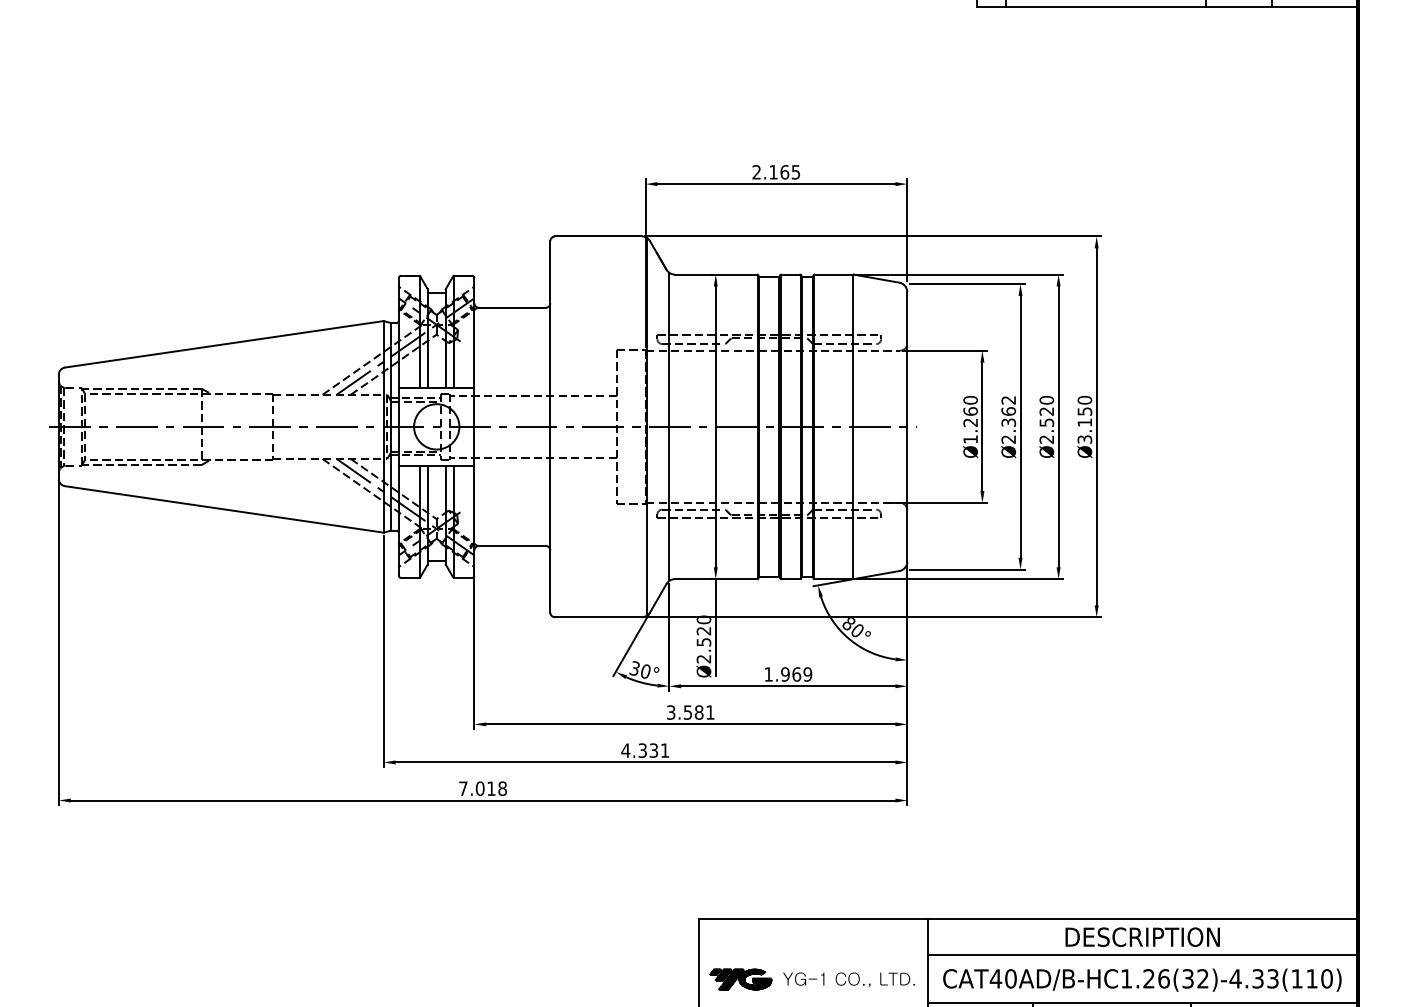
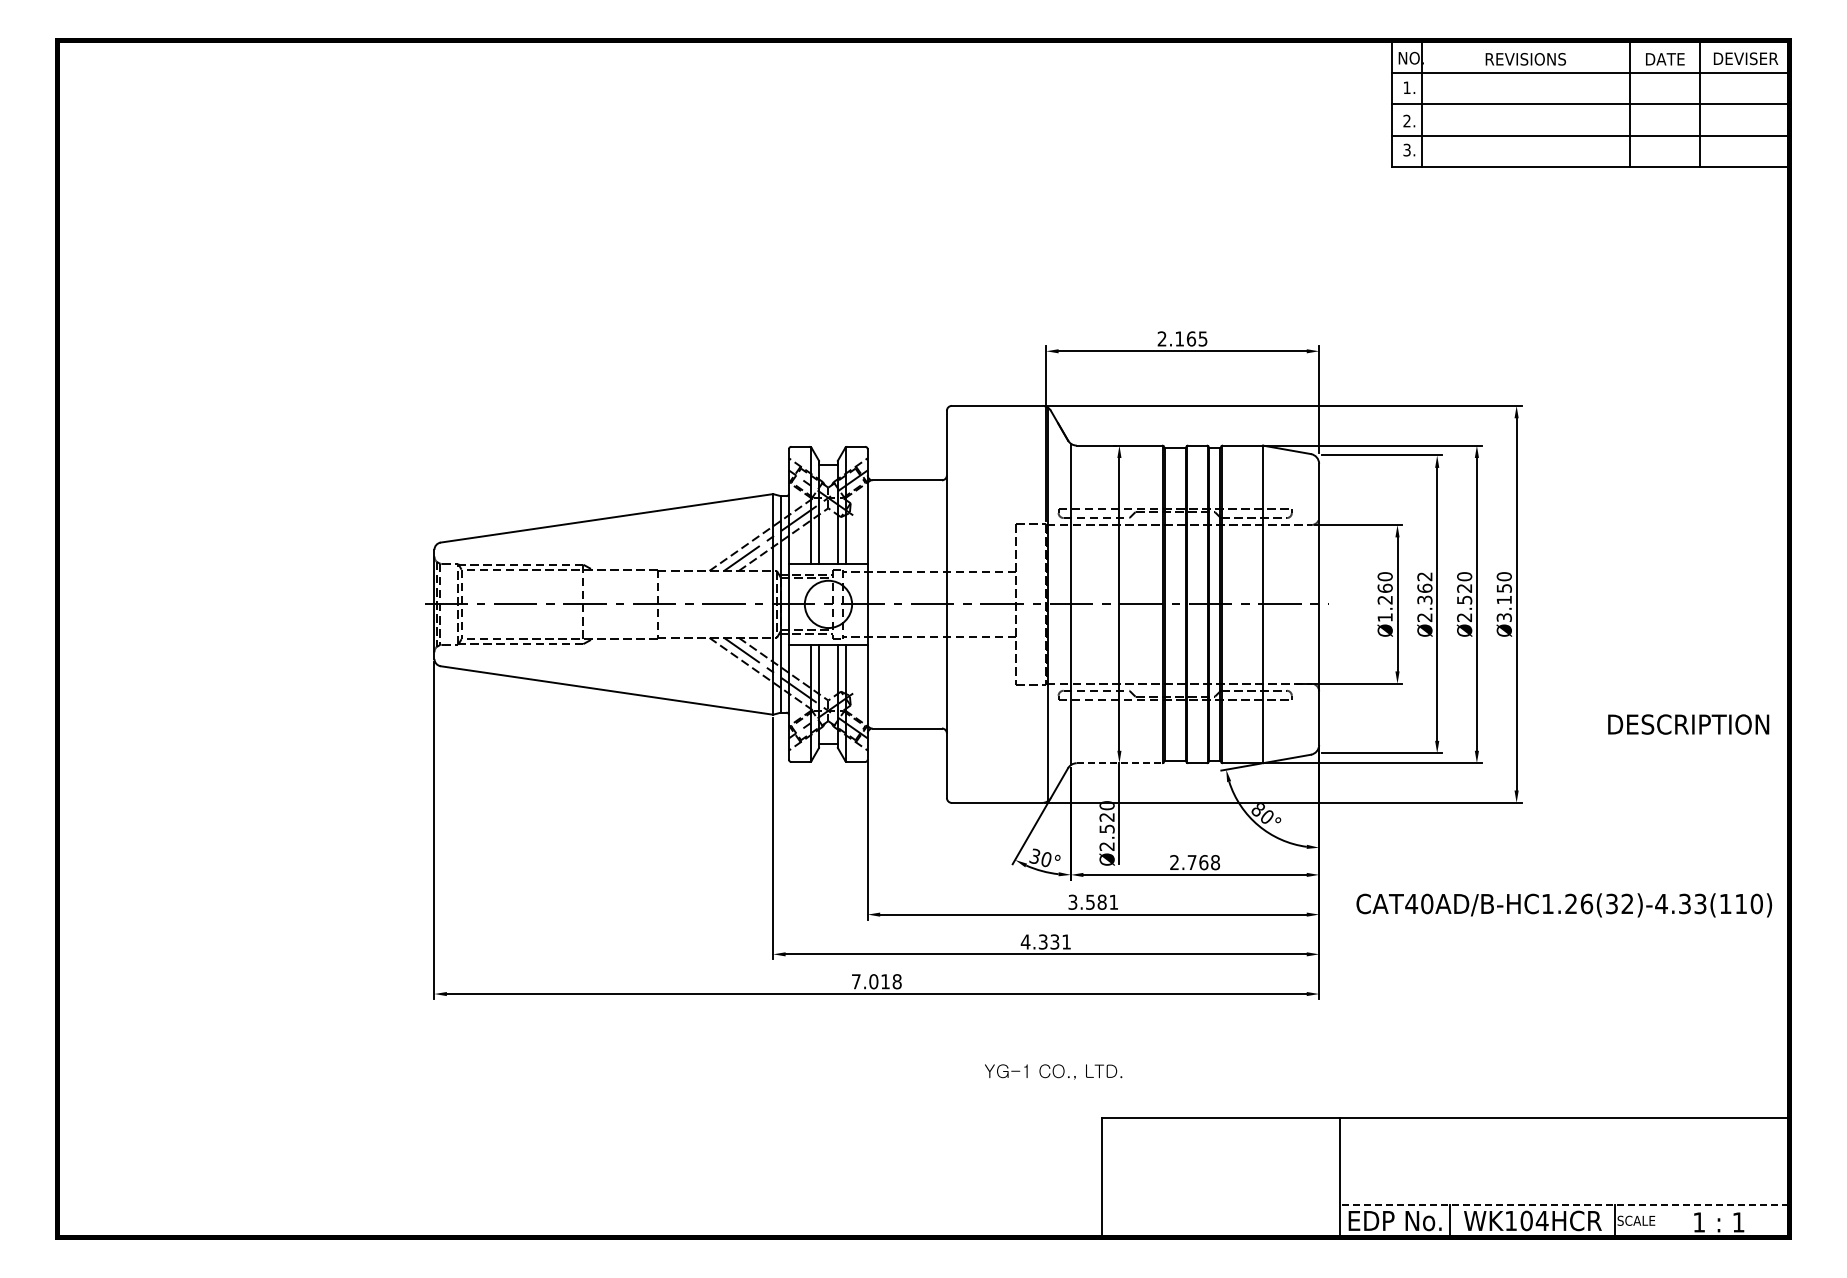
line: (715, 579) -> (1119, 763), solid -> dashed
text: (788, 674) -> (1195, 862), 1.969 -> 2.768
text: (1142, 937) -> (1688, 724), moved
line: (1142, 955) -> (1564, 1155), removed
part: (740, 979) -> (1145, 1180), removed
text: (849, 979) -> (1053, 1071), moved
text: (1142, 980) -> (1564, 905), moved
line: (1142, 1002) -> (1564, 1204), solid -> dashed

